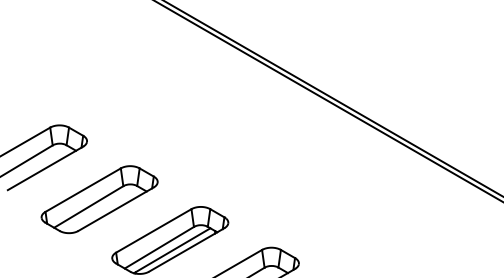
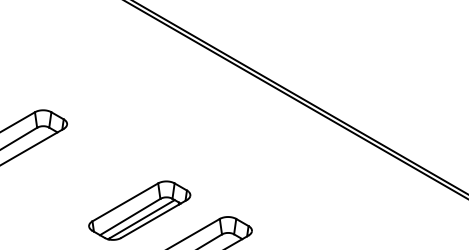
part: (98, 200) -> (77, 175), removed

